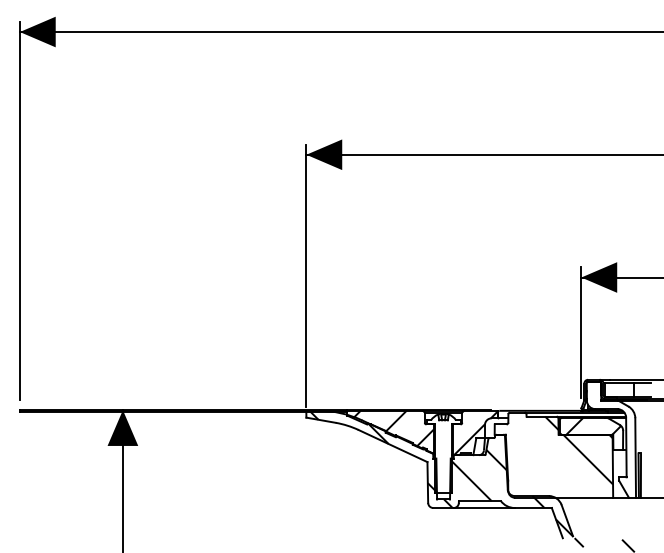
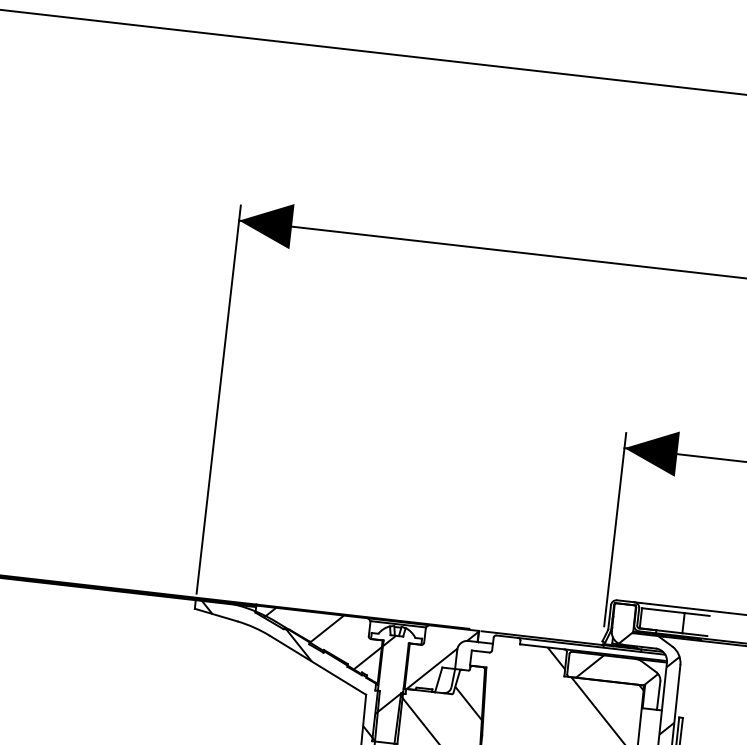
hatch: (613, 432) -> (645, 682), added
hatch: (443, 444) -> (392, 671), added

